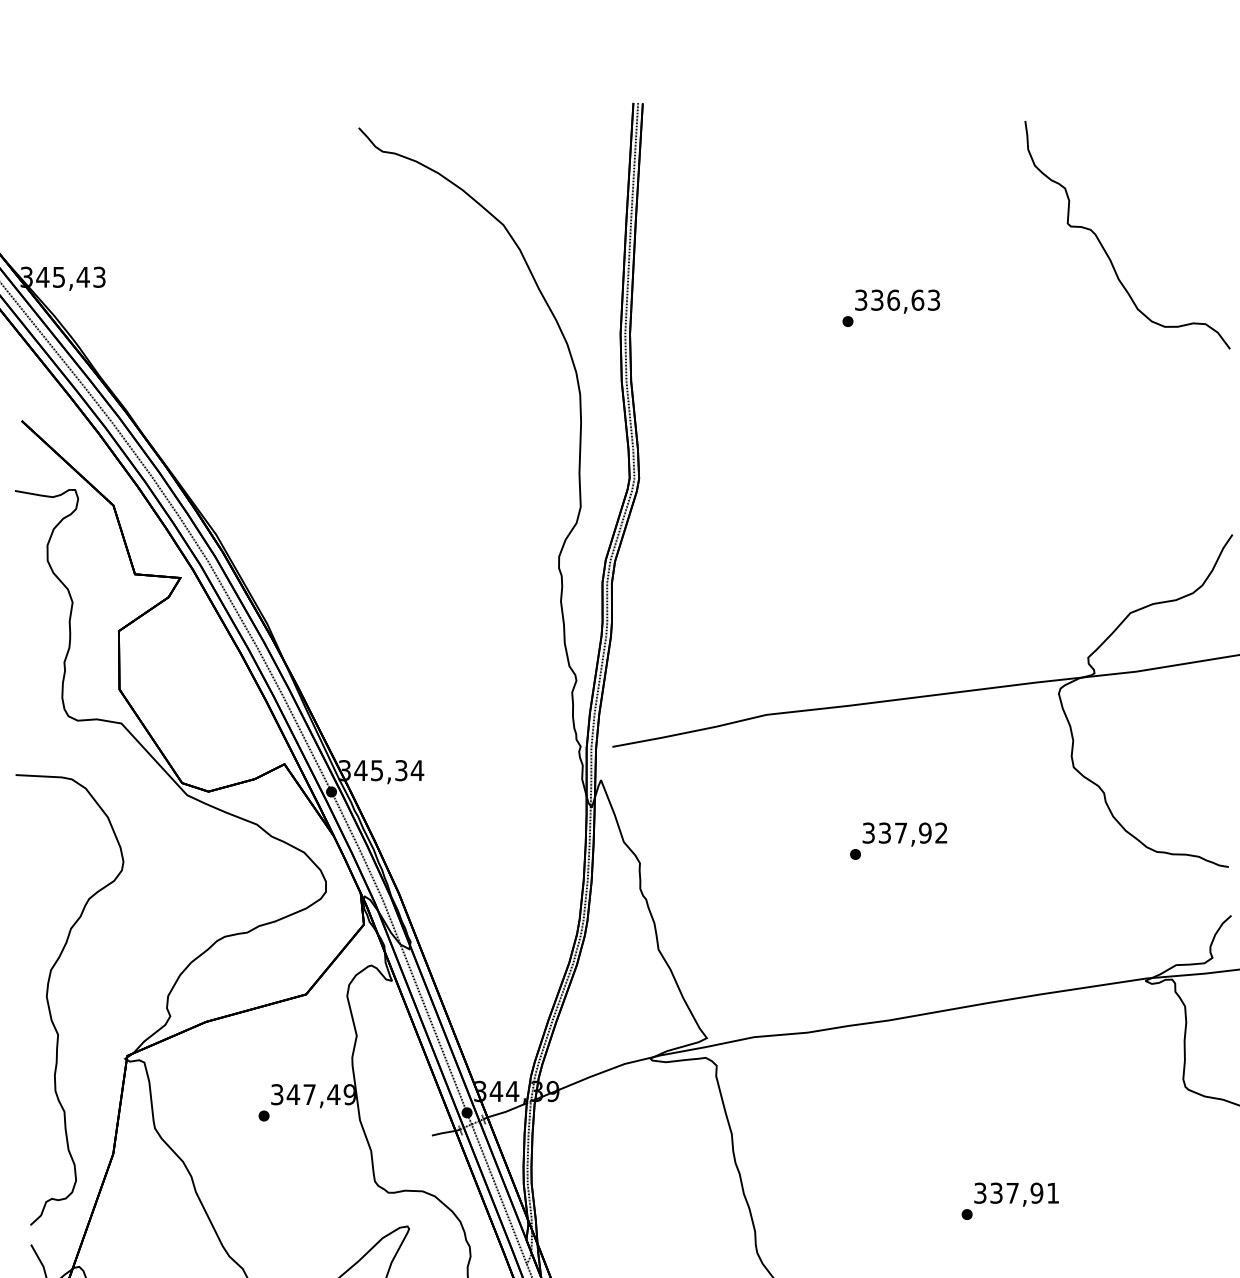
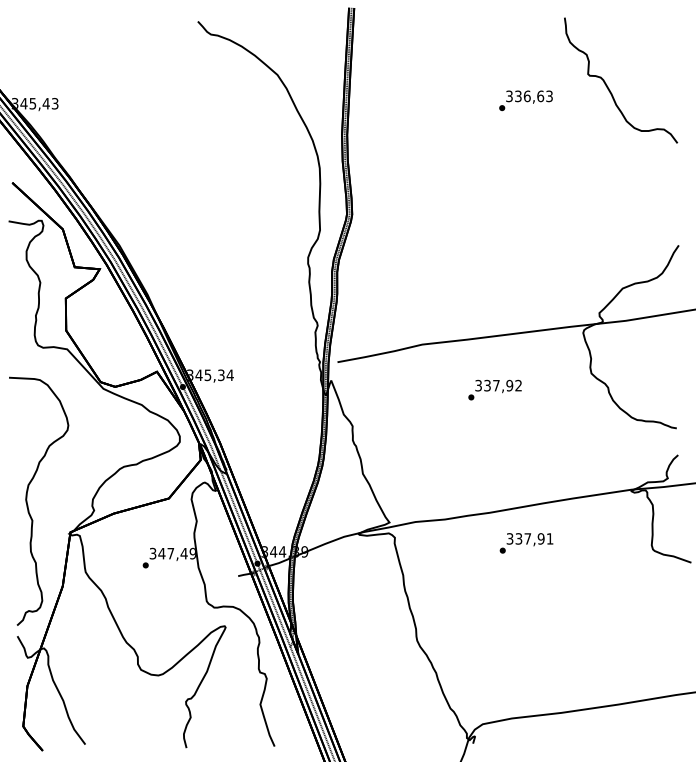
text: (890, 307) -> (525, 100), moved
text: (897, 840) -> (494, 389), moved
text: (1010, 1201) -> (526, 543), moved

